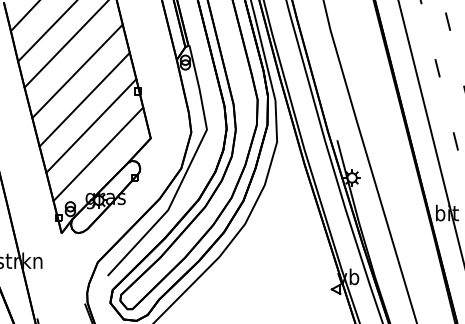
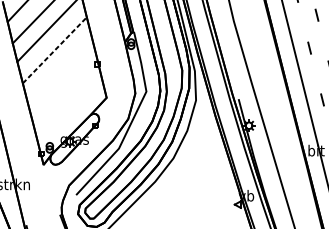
line: (77, 71) -> (54, 50), solid -> dashed
line: (84, 99) -> (59, 70), removed
line: (91, 125) -> (64, 88), removed
line: (98, 154) -> (69, 109), removed

